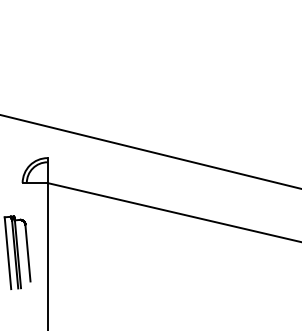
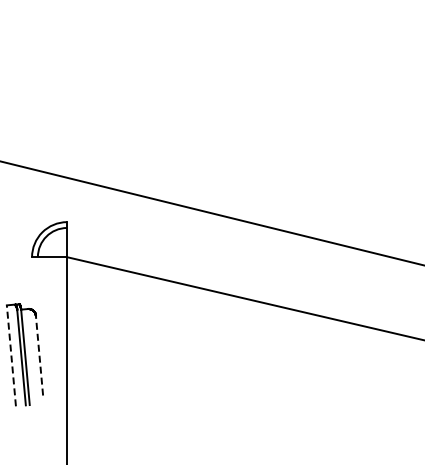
line: (8, 252) -> (11, 355), solid -> dashed
line: (27, 252) -> (39, 355), solid -> dashed

